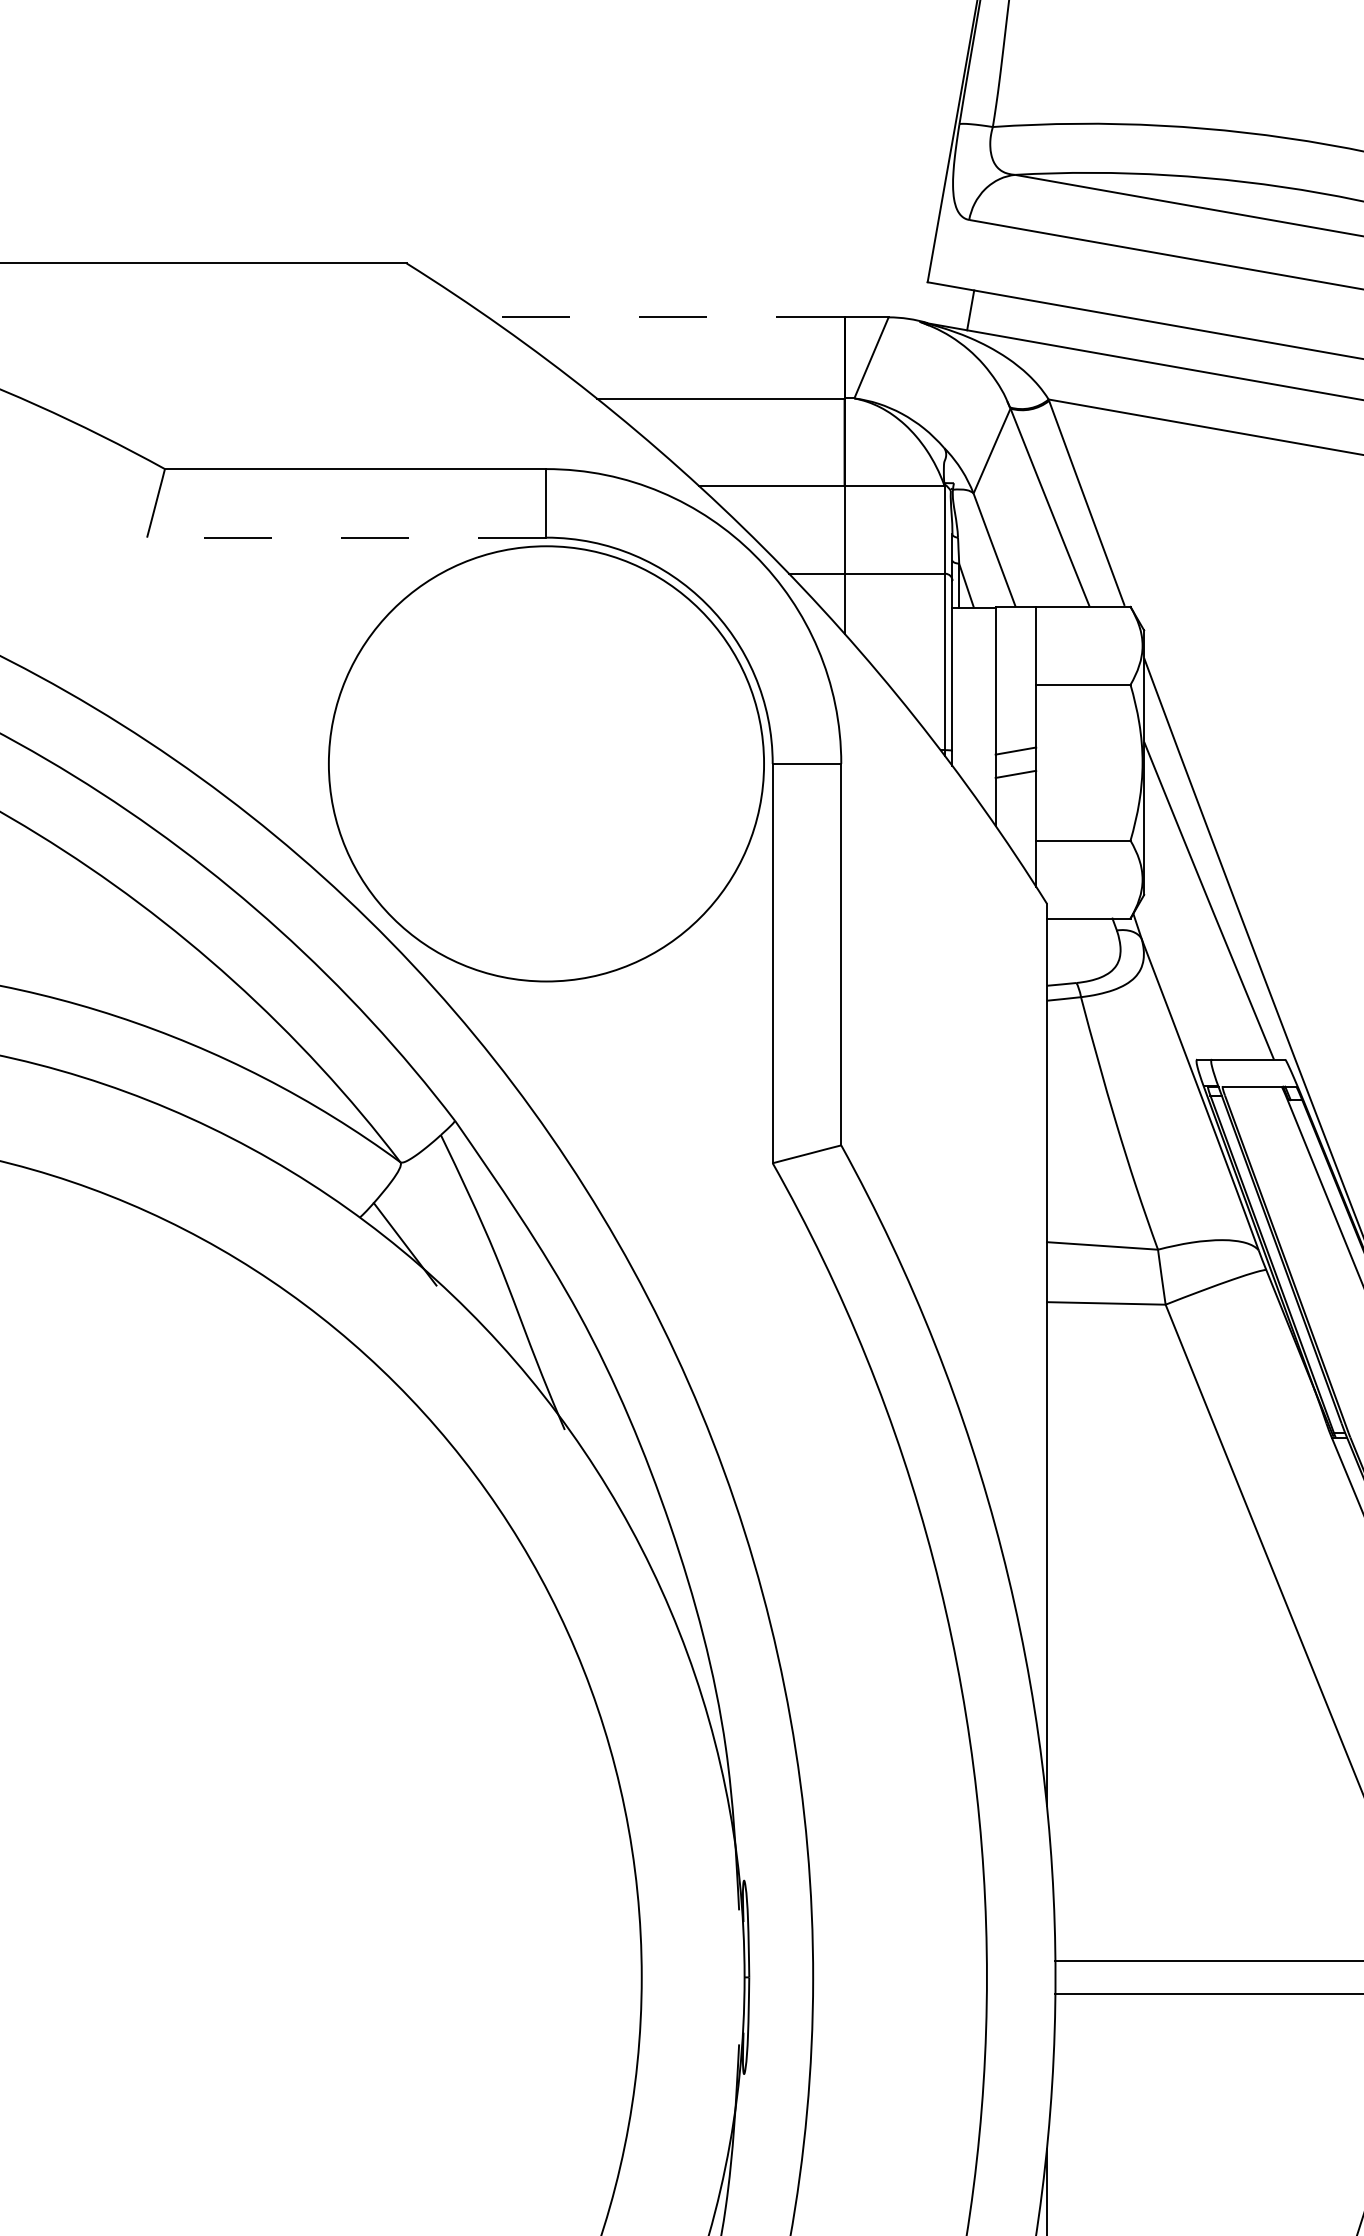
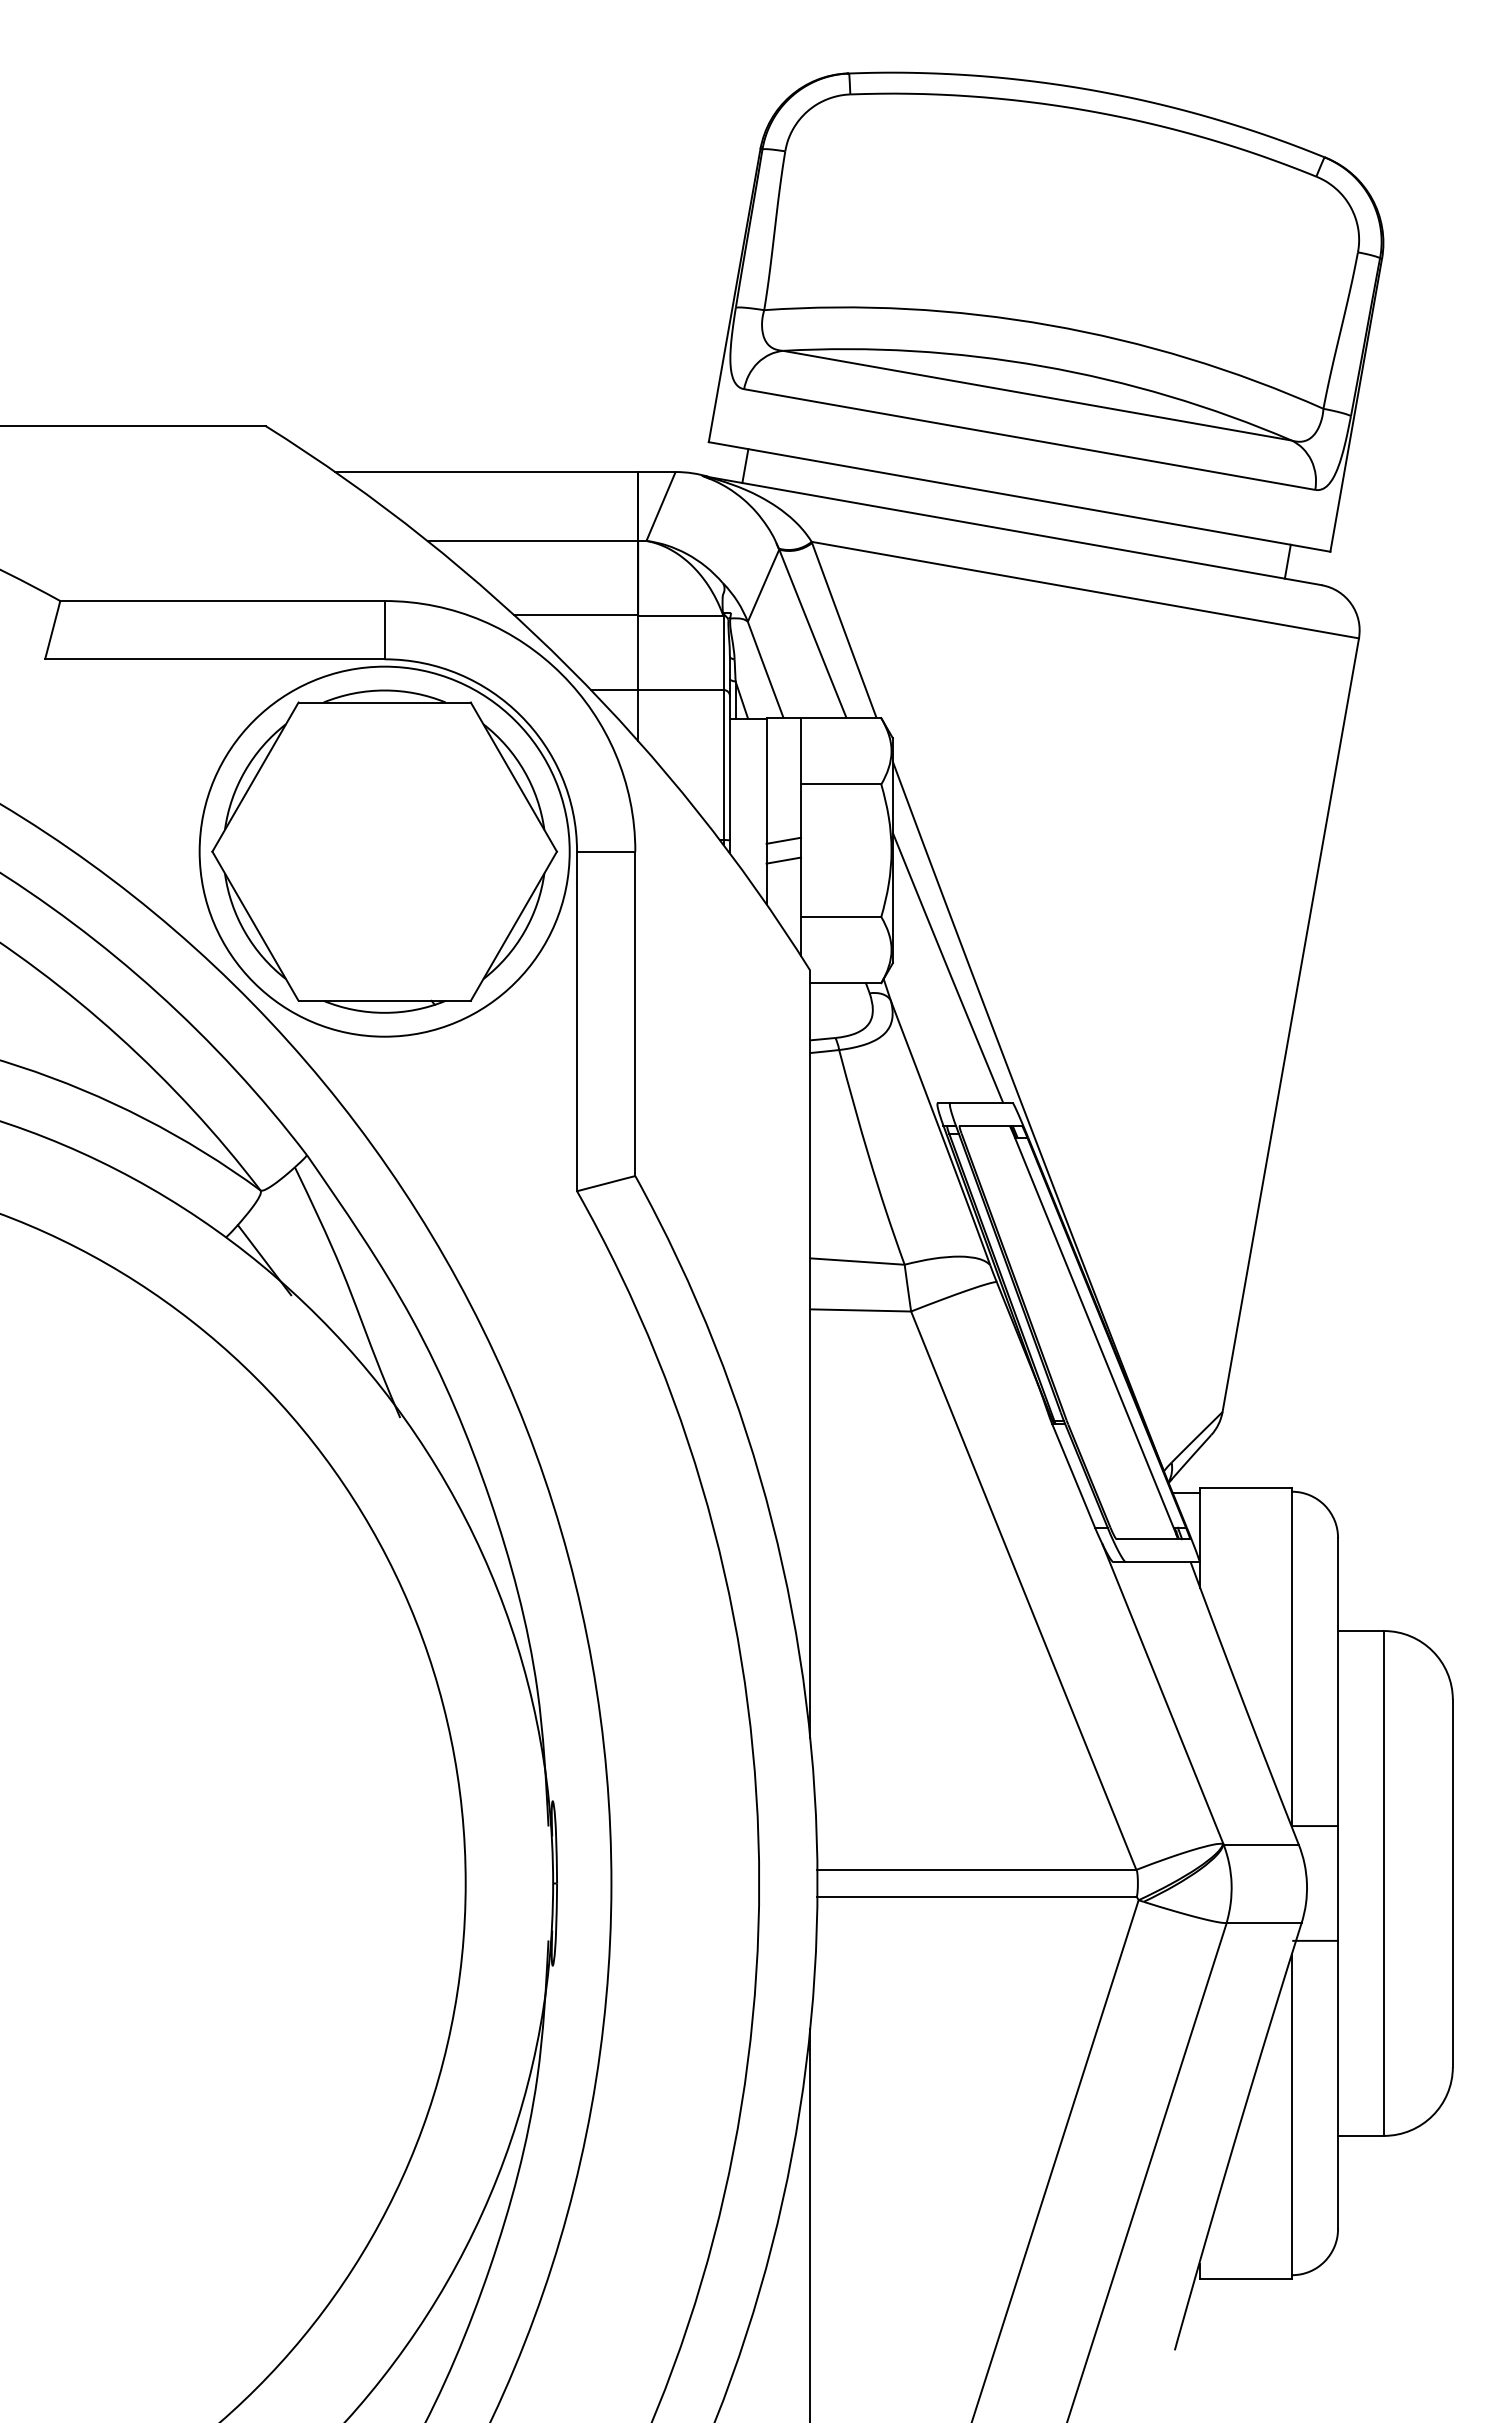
line: (666, 317) -> (486, 472), dashed -> solid
line: (346, 537) -> (214, 659), dashed -> solid
part: (546, 763) -> (384, 851), added

